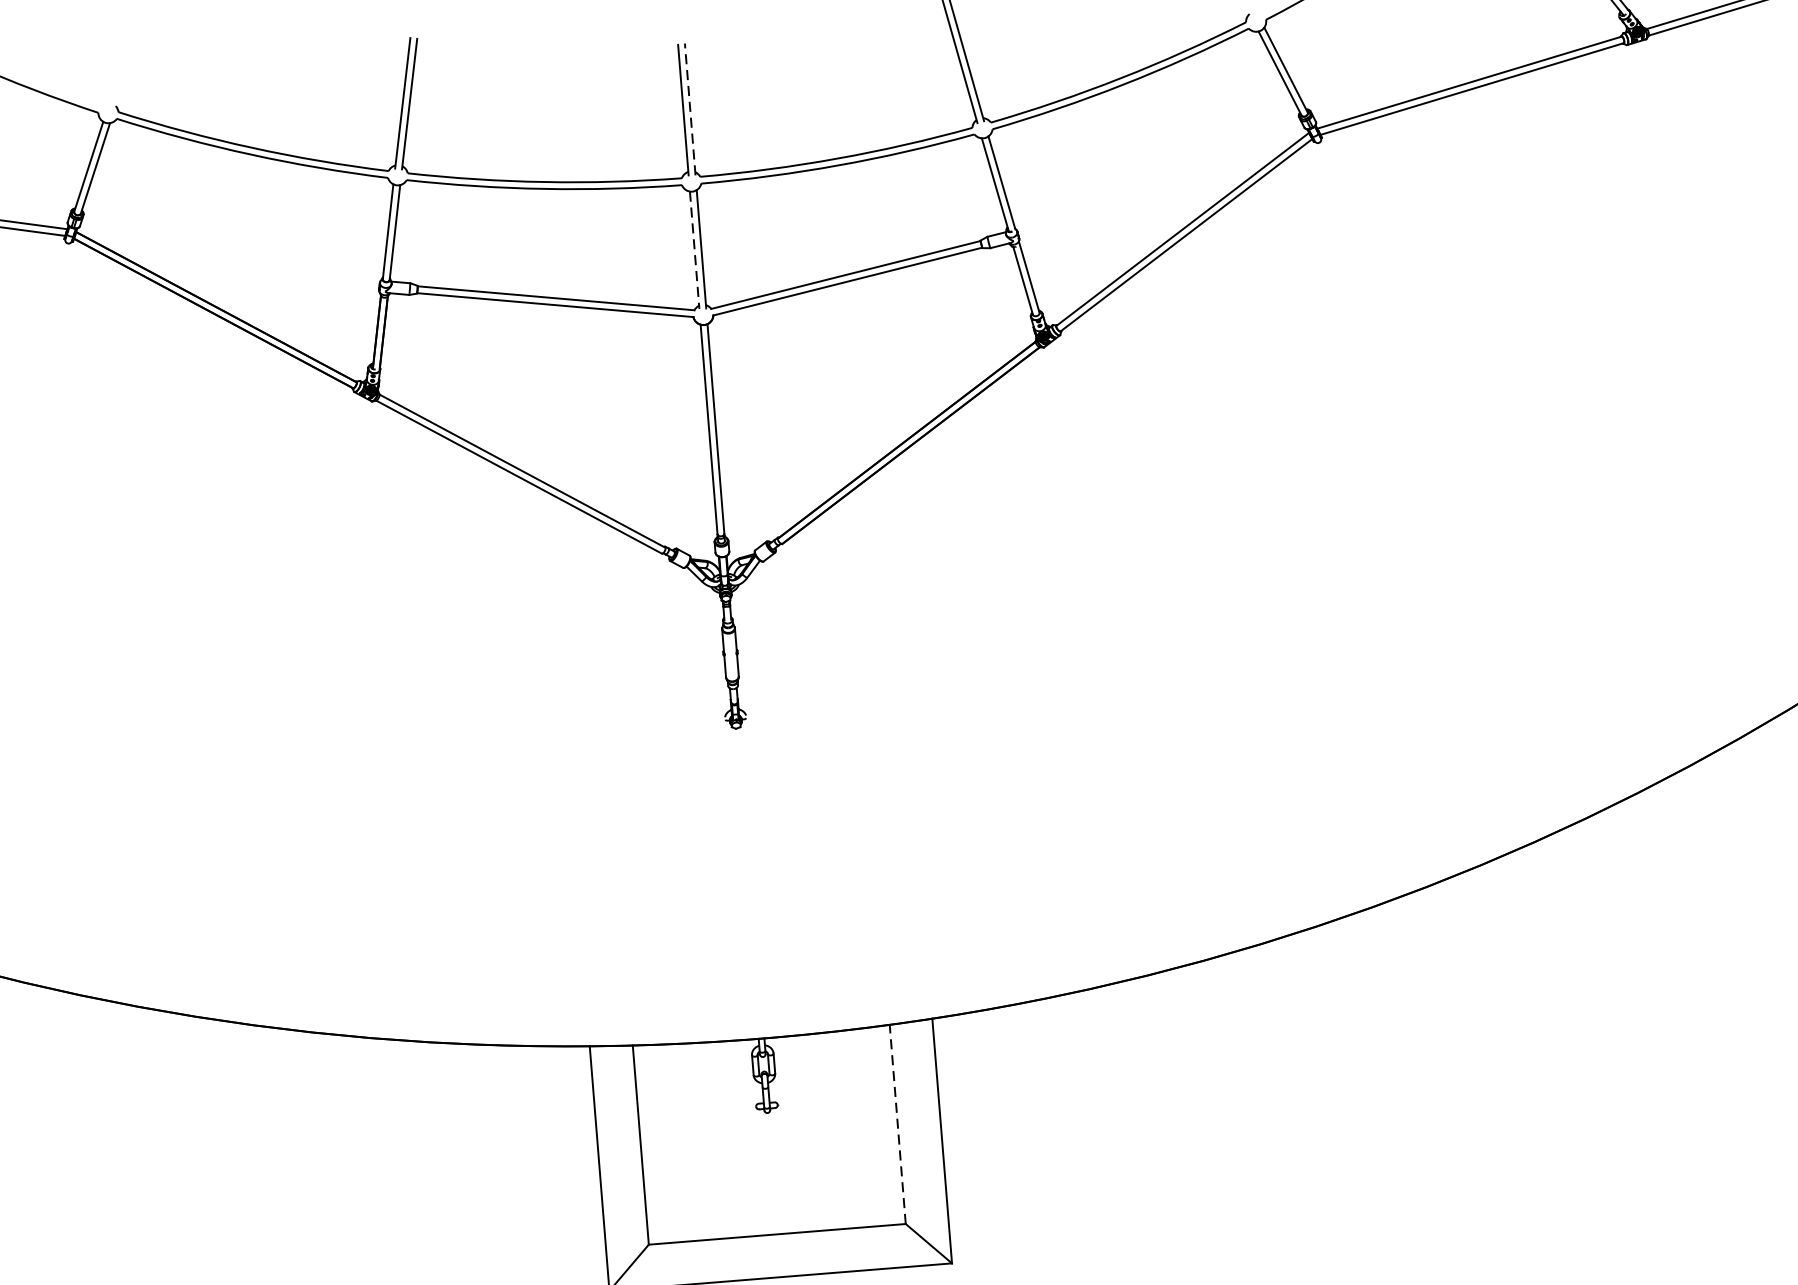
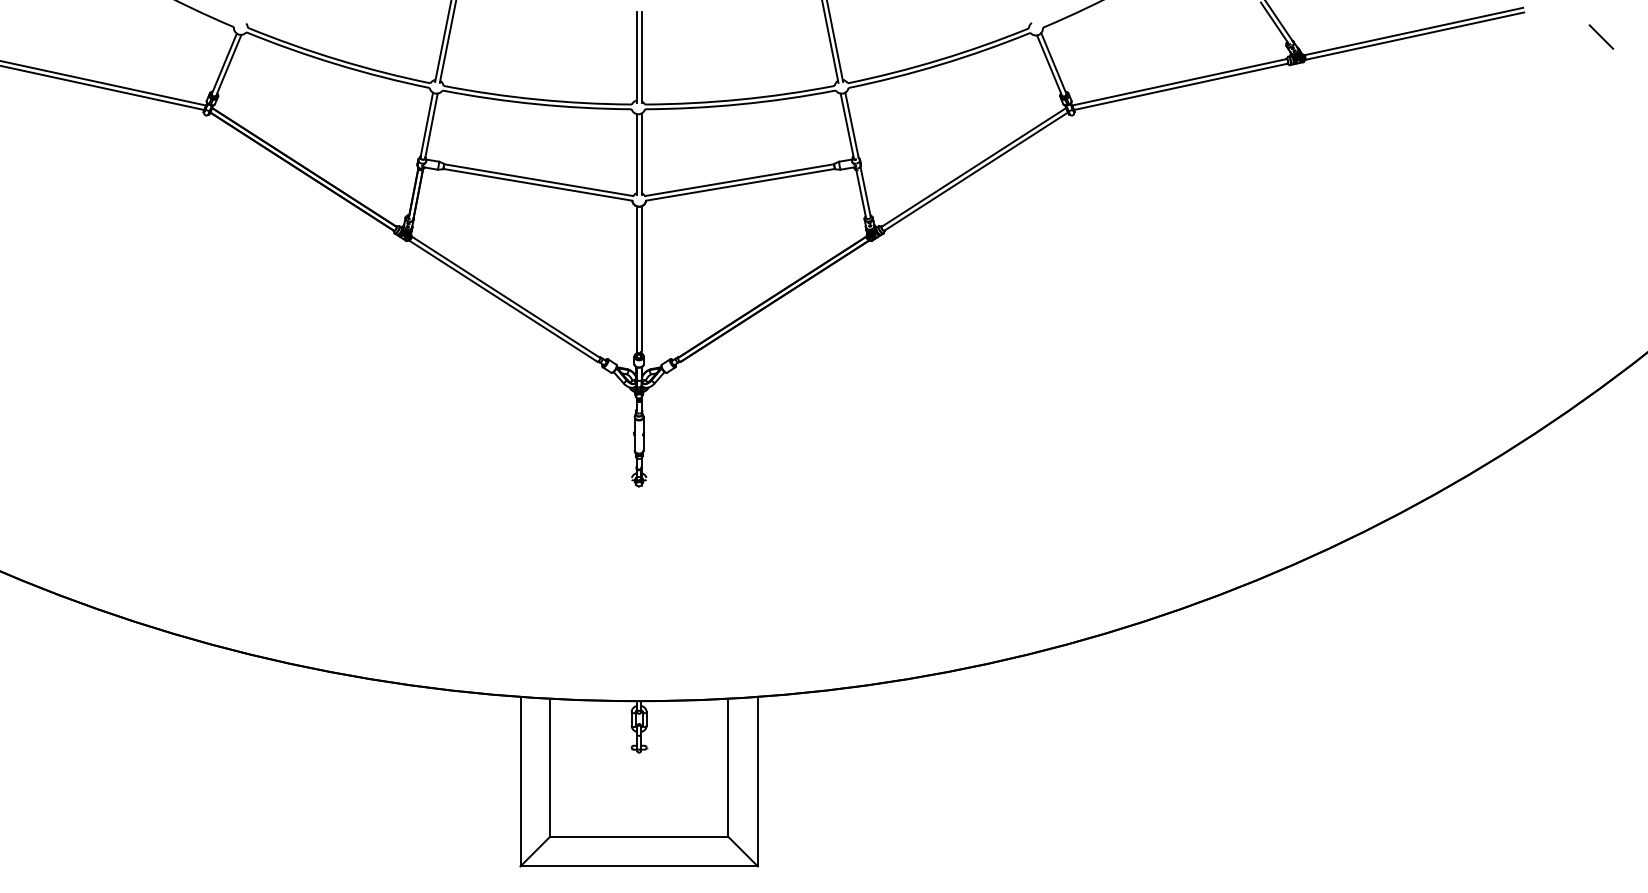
line: (690, 109) -> (641, 57), dashed -> solid
line: (694, 249) -> (636, 154), dashed -> solid
line: (898, 1124) -> (728, 767), dashed -> solid

